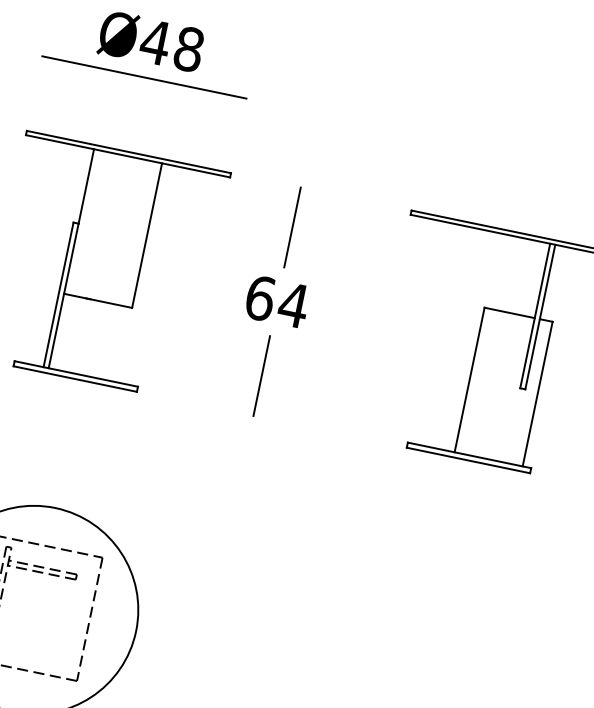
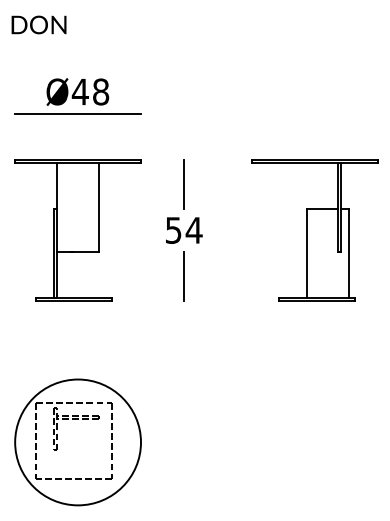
text: (260, 296) -> (173, 229), 64 -> 54

